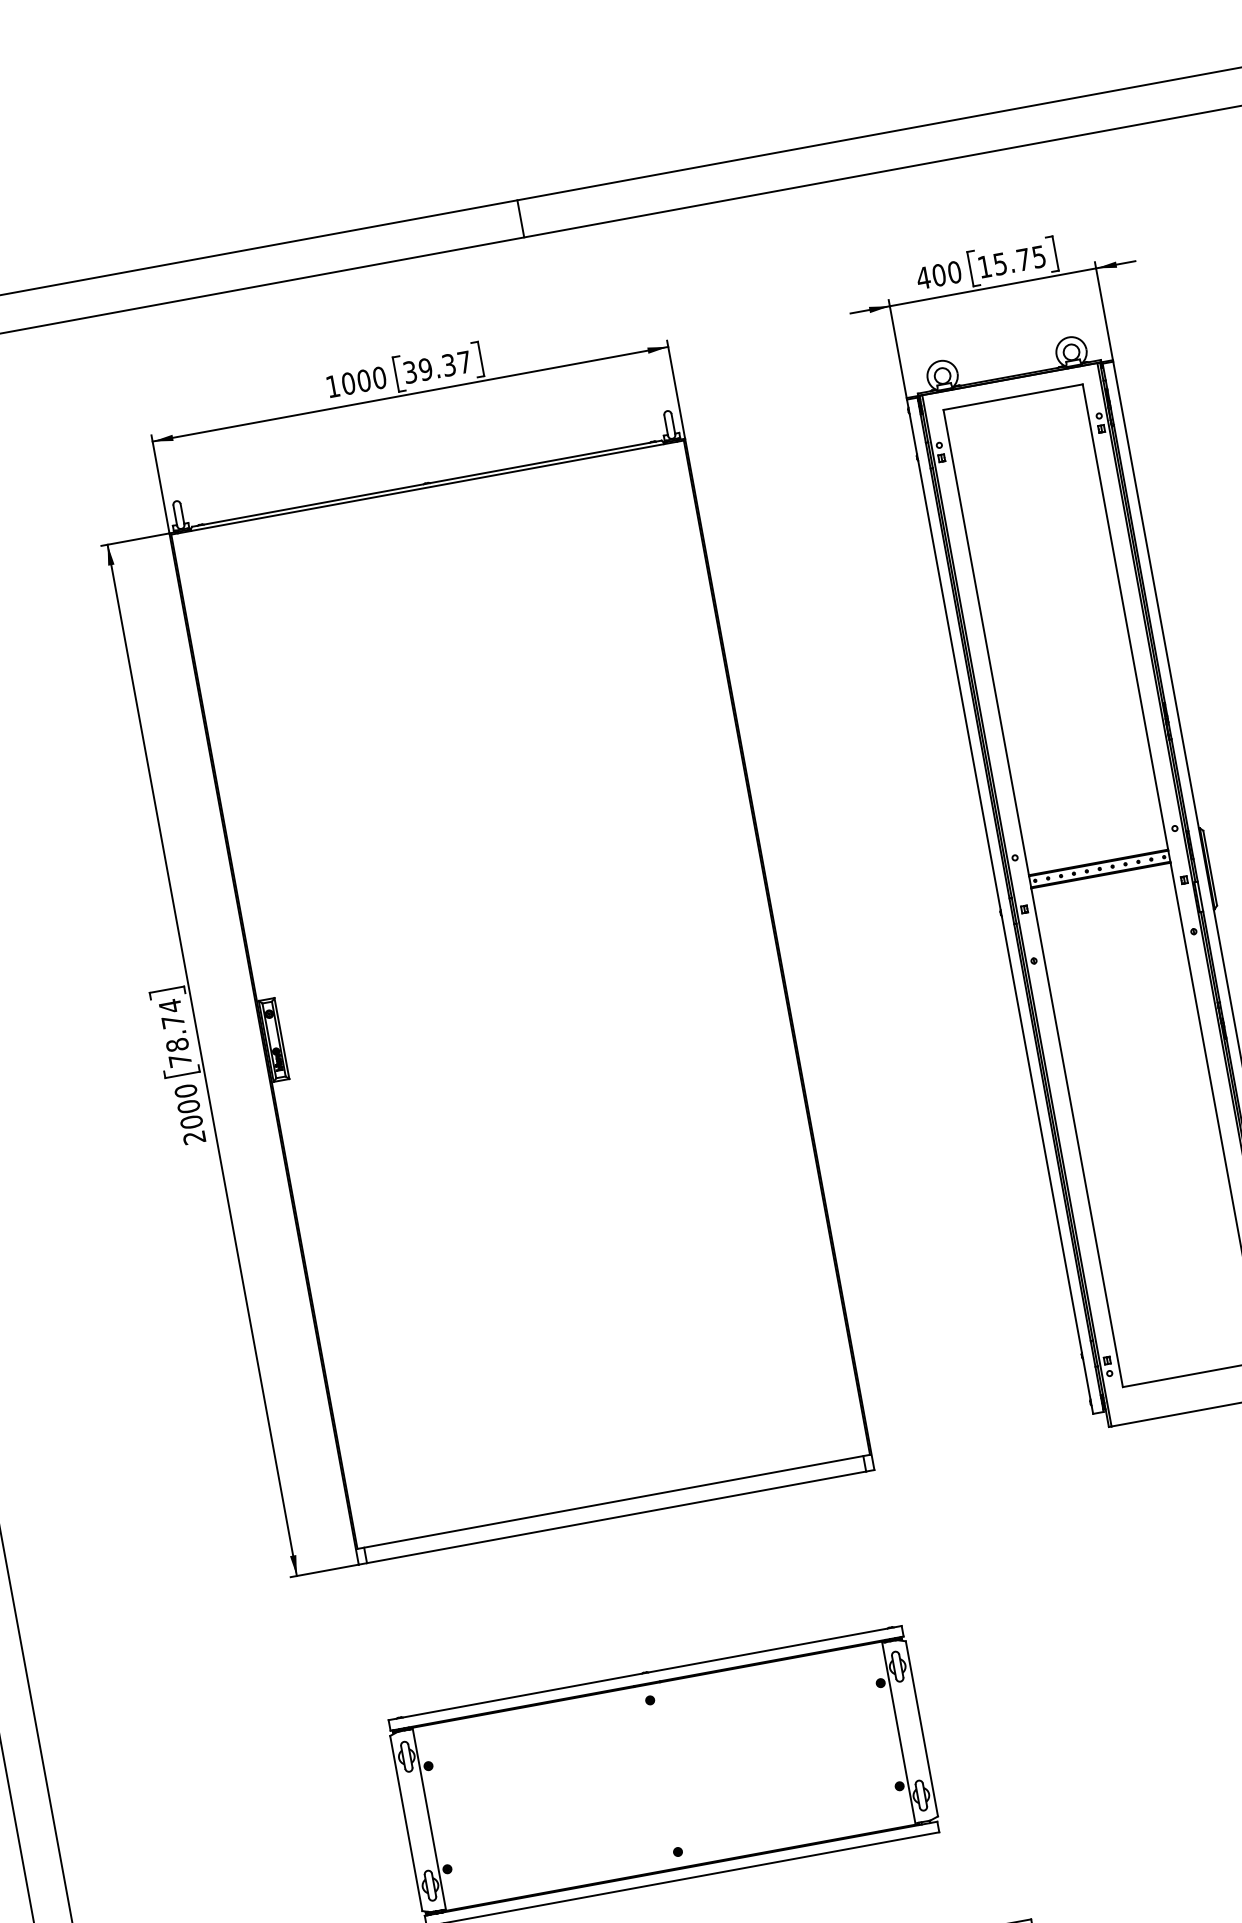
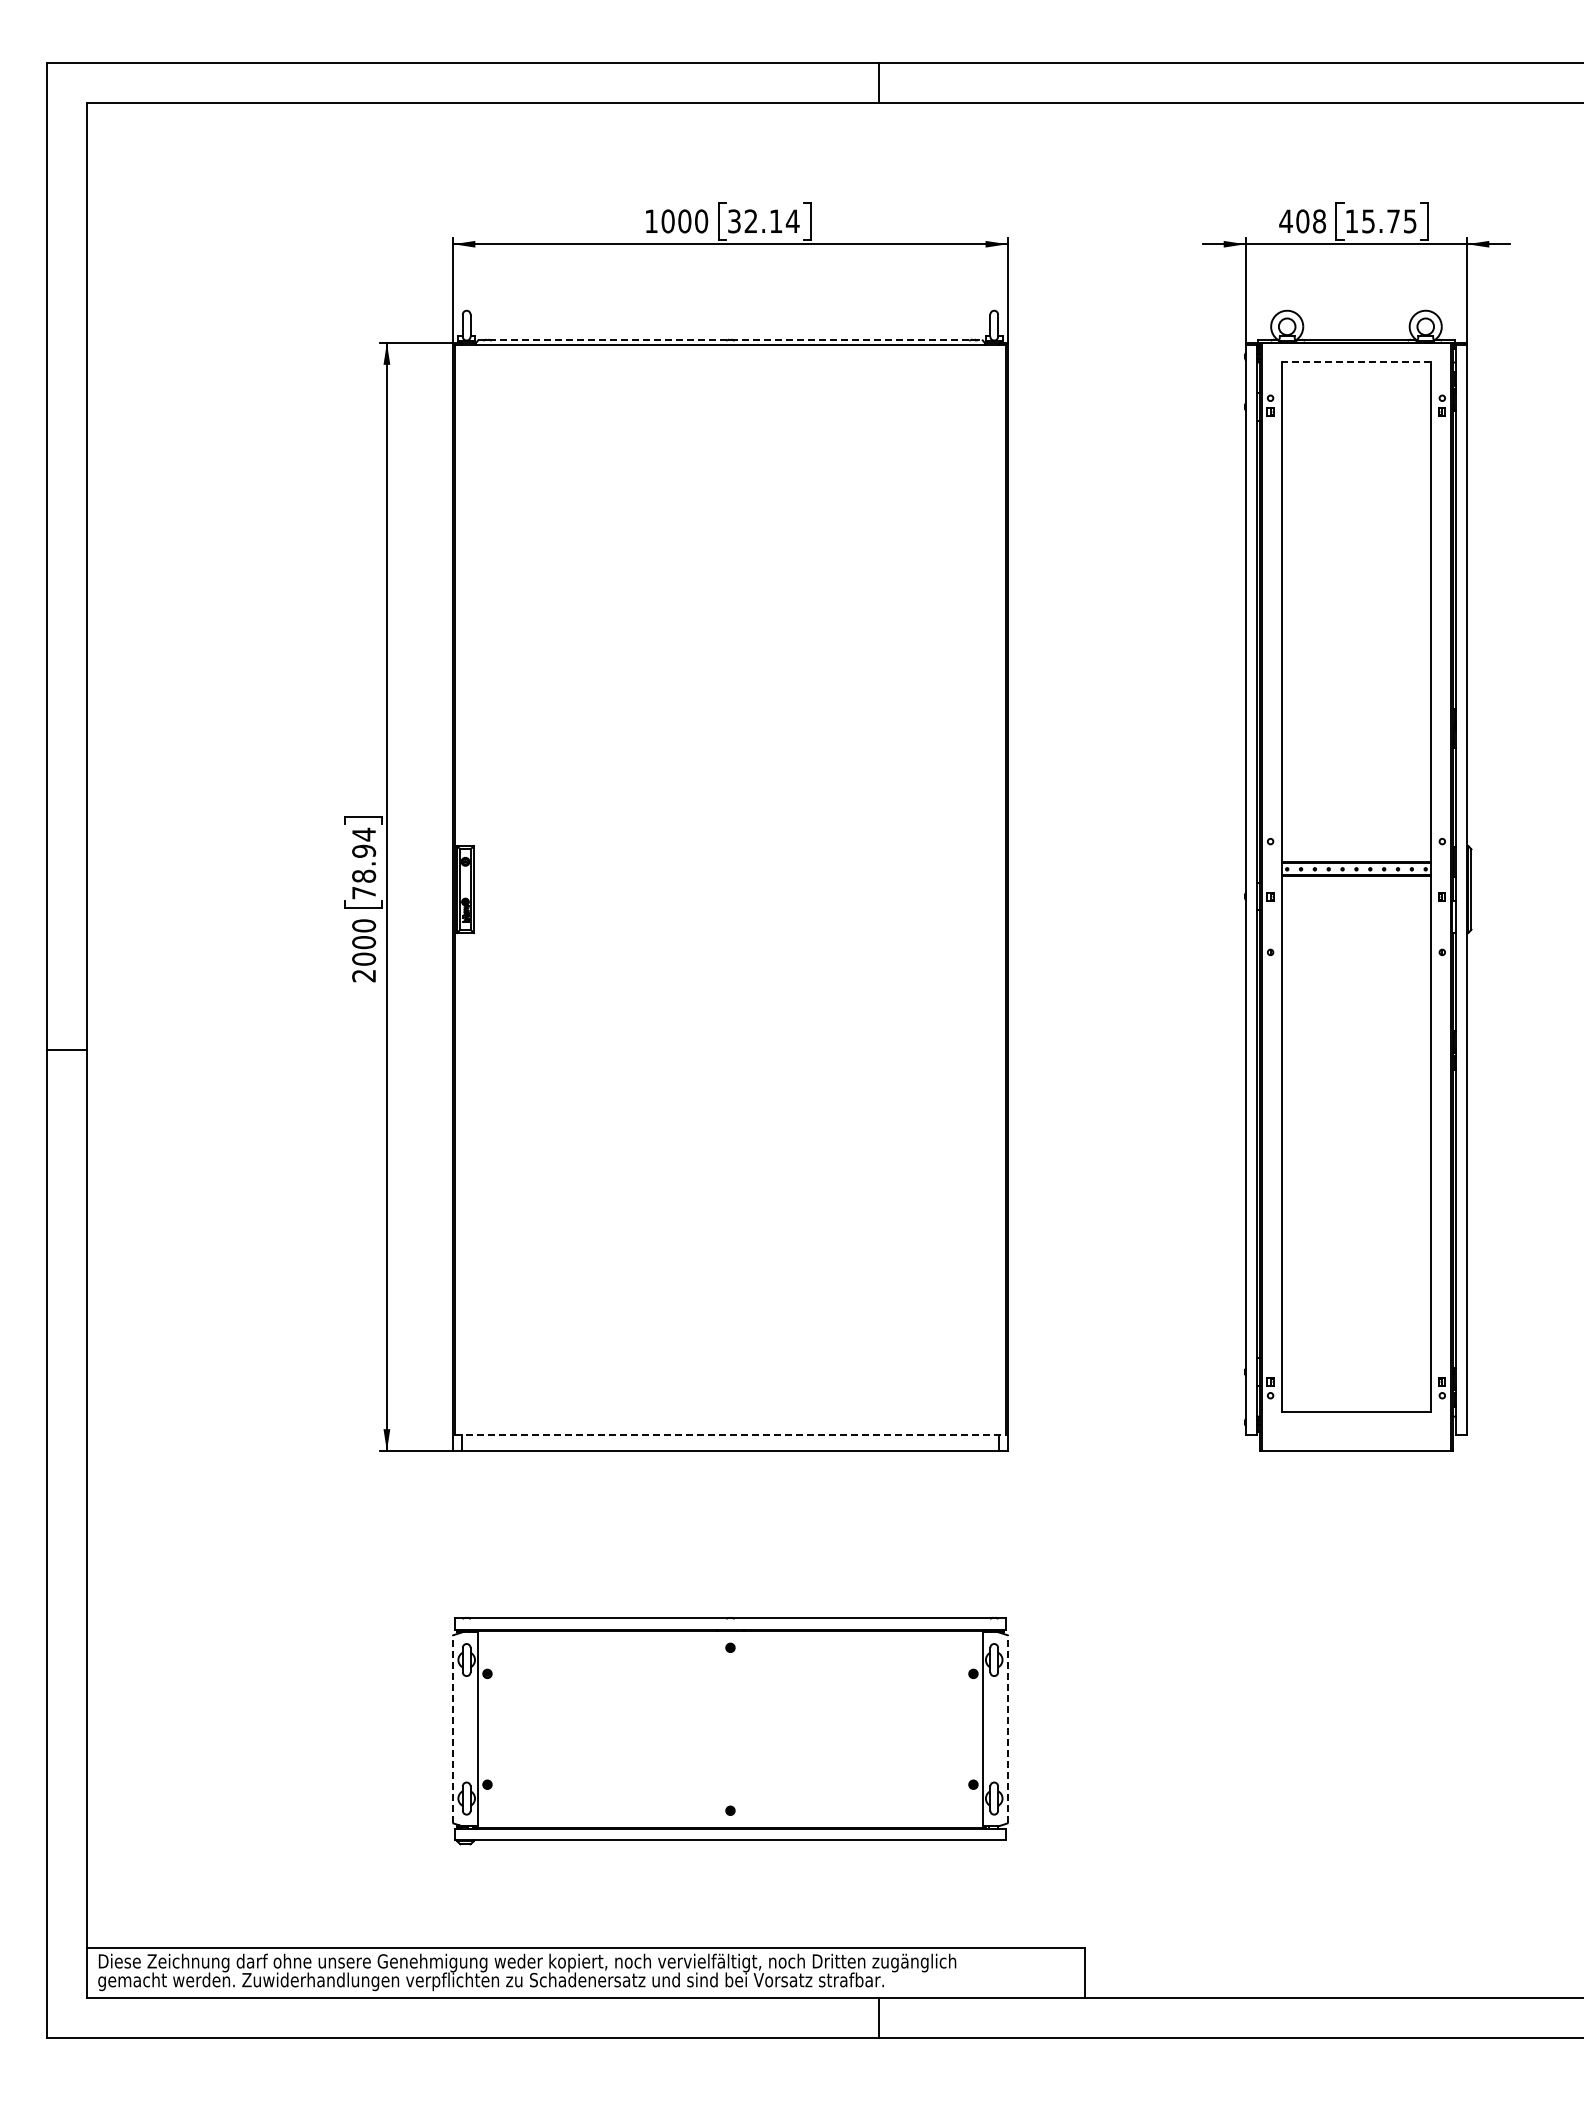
text: (954, 272) -> (1319, 221), 400 -> 408
text: (444, 366) -> (771, 221), 39.37 -> 32.14
line: (1013, 397) -> (1356, 362), solid -> dashed
line: (426, 483) -> (730, 340), solid -> dashed
text: (173, 1020) -> (364, 850), 78.74 -> 78.94
line: (613, 1501) -> (730, 1434), solid -> dashed
line: (921, 1728) -> (1007, 1728), solid -> dashed
line: (406, 1822) -> (453, 1728), solid -> dashed

